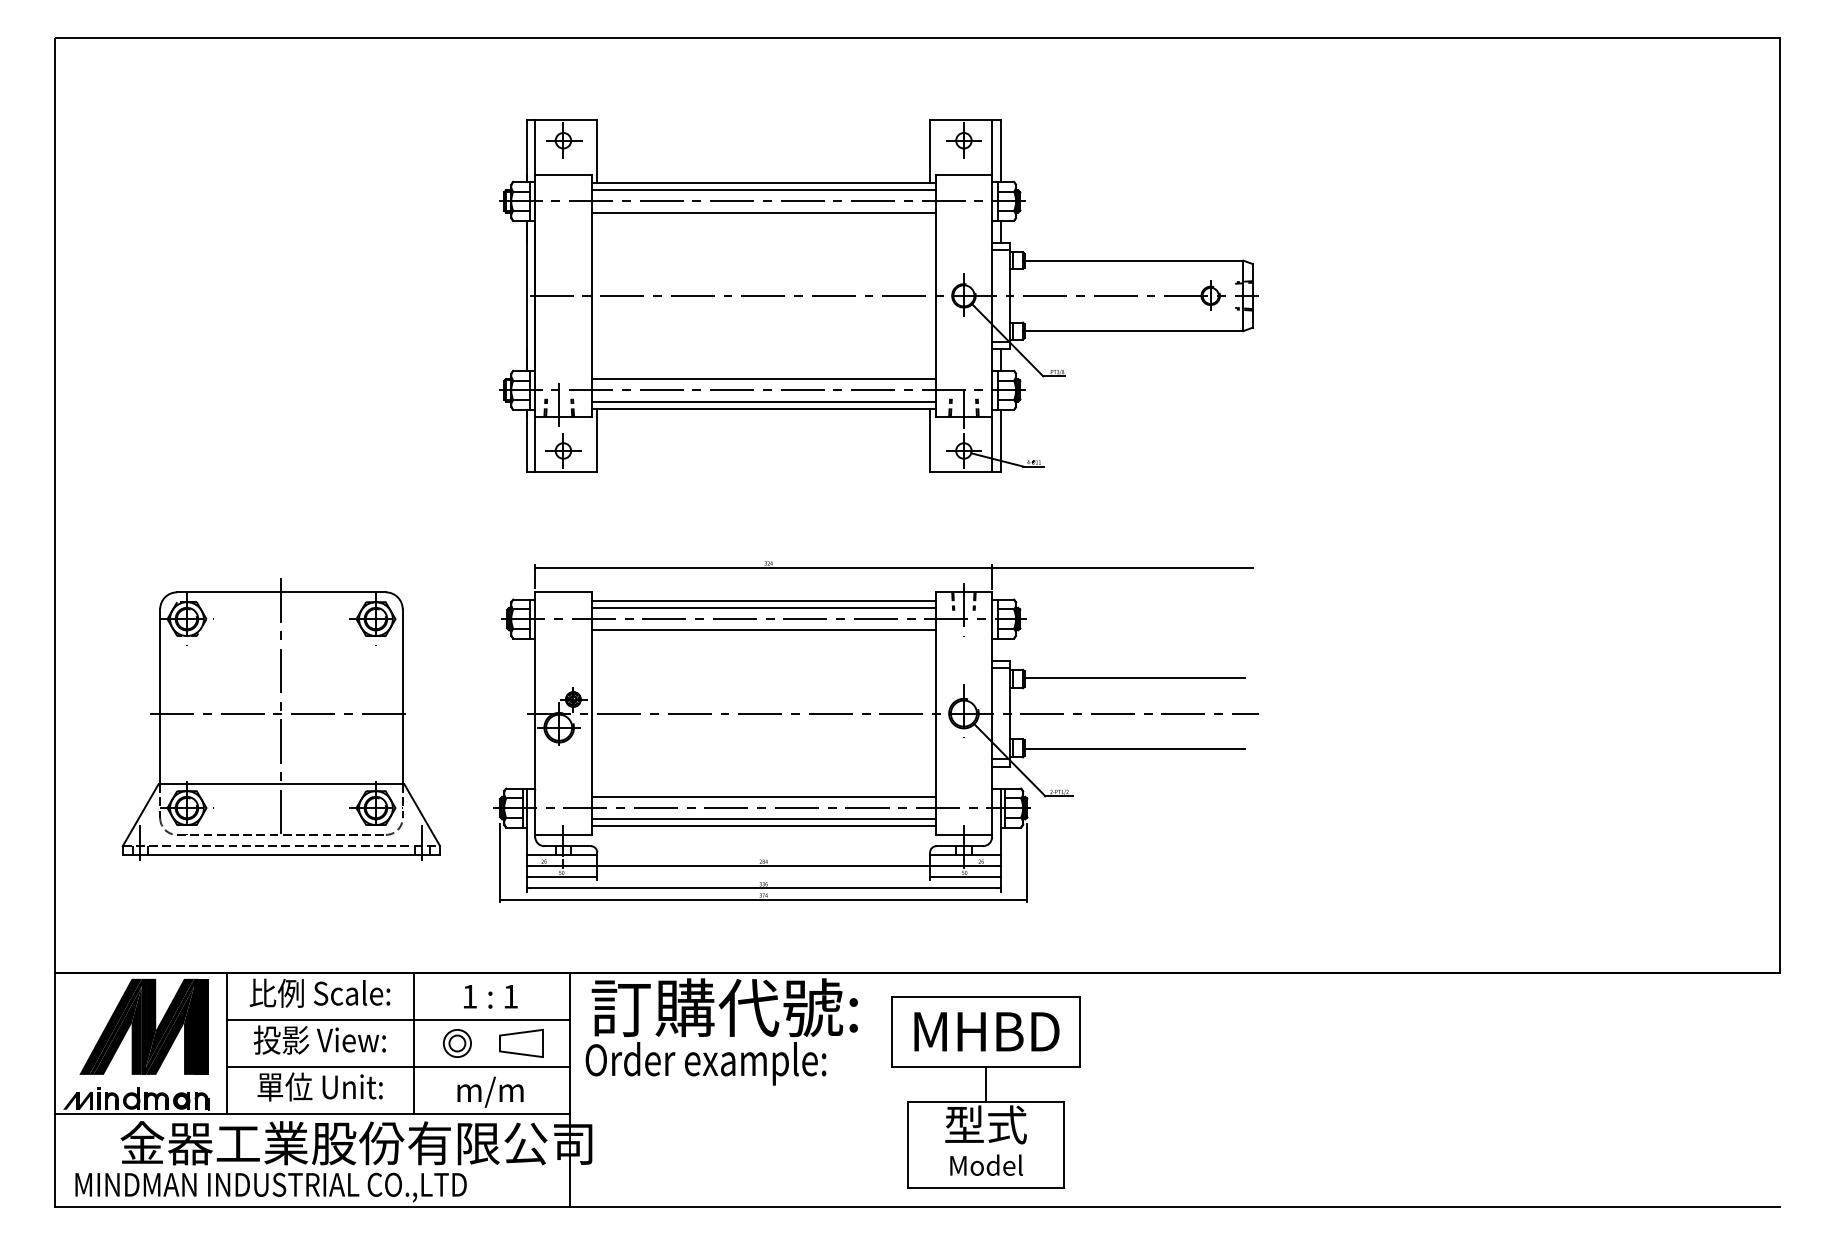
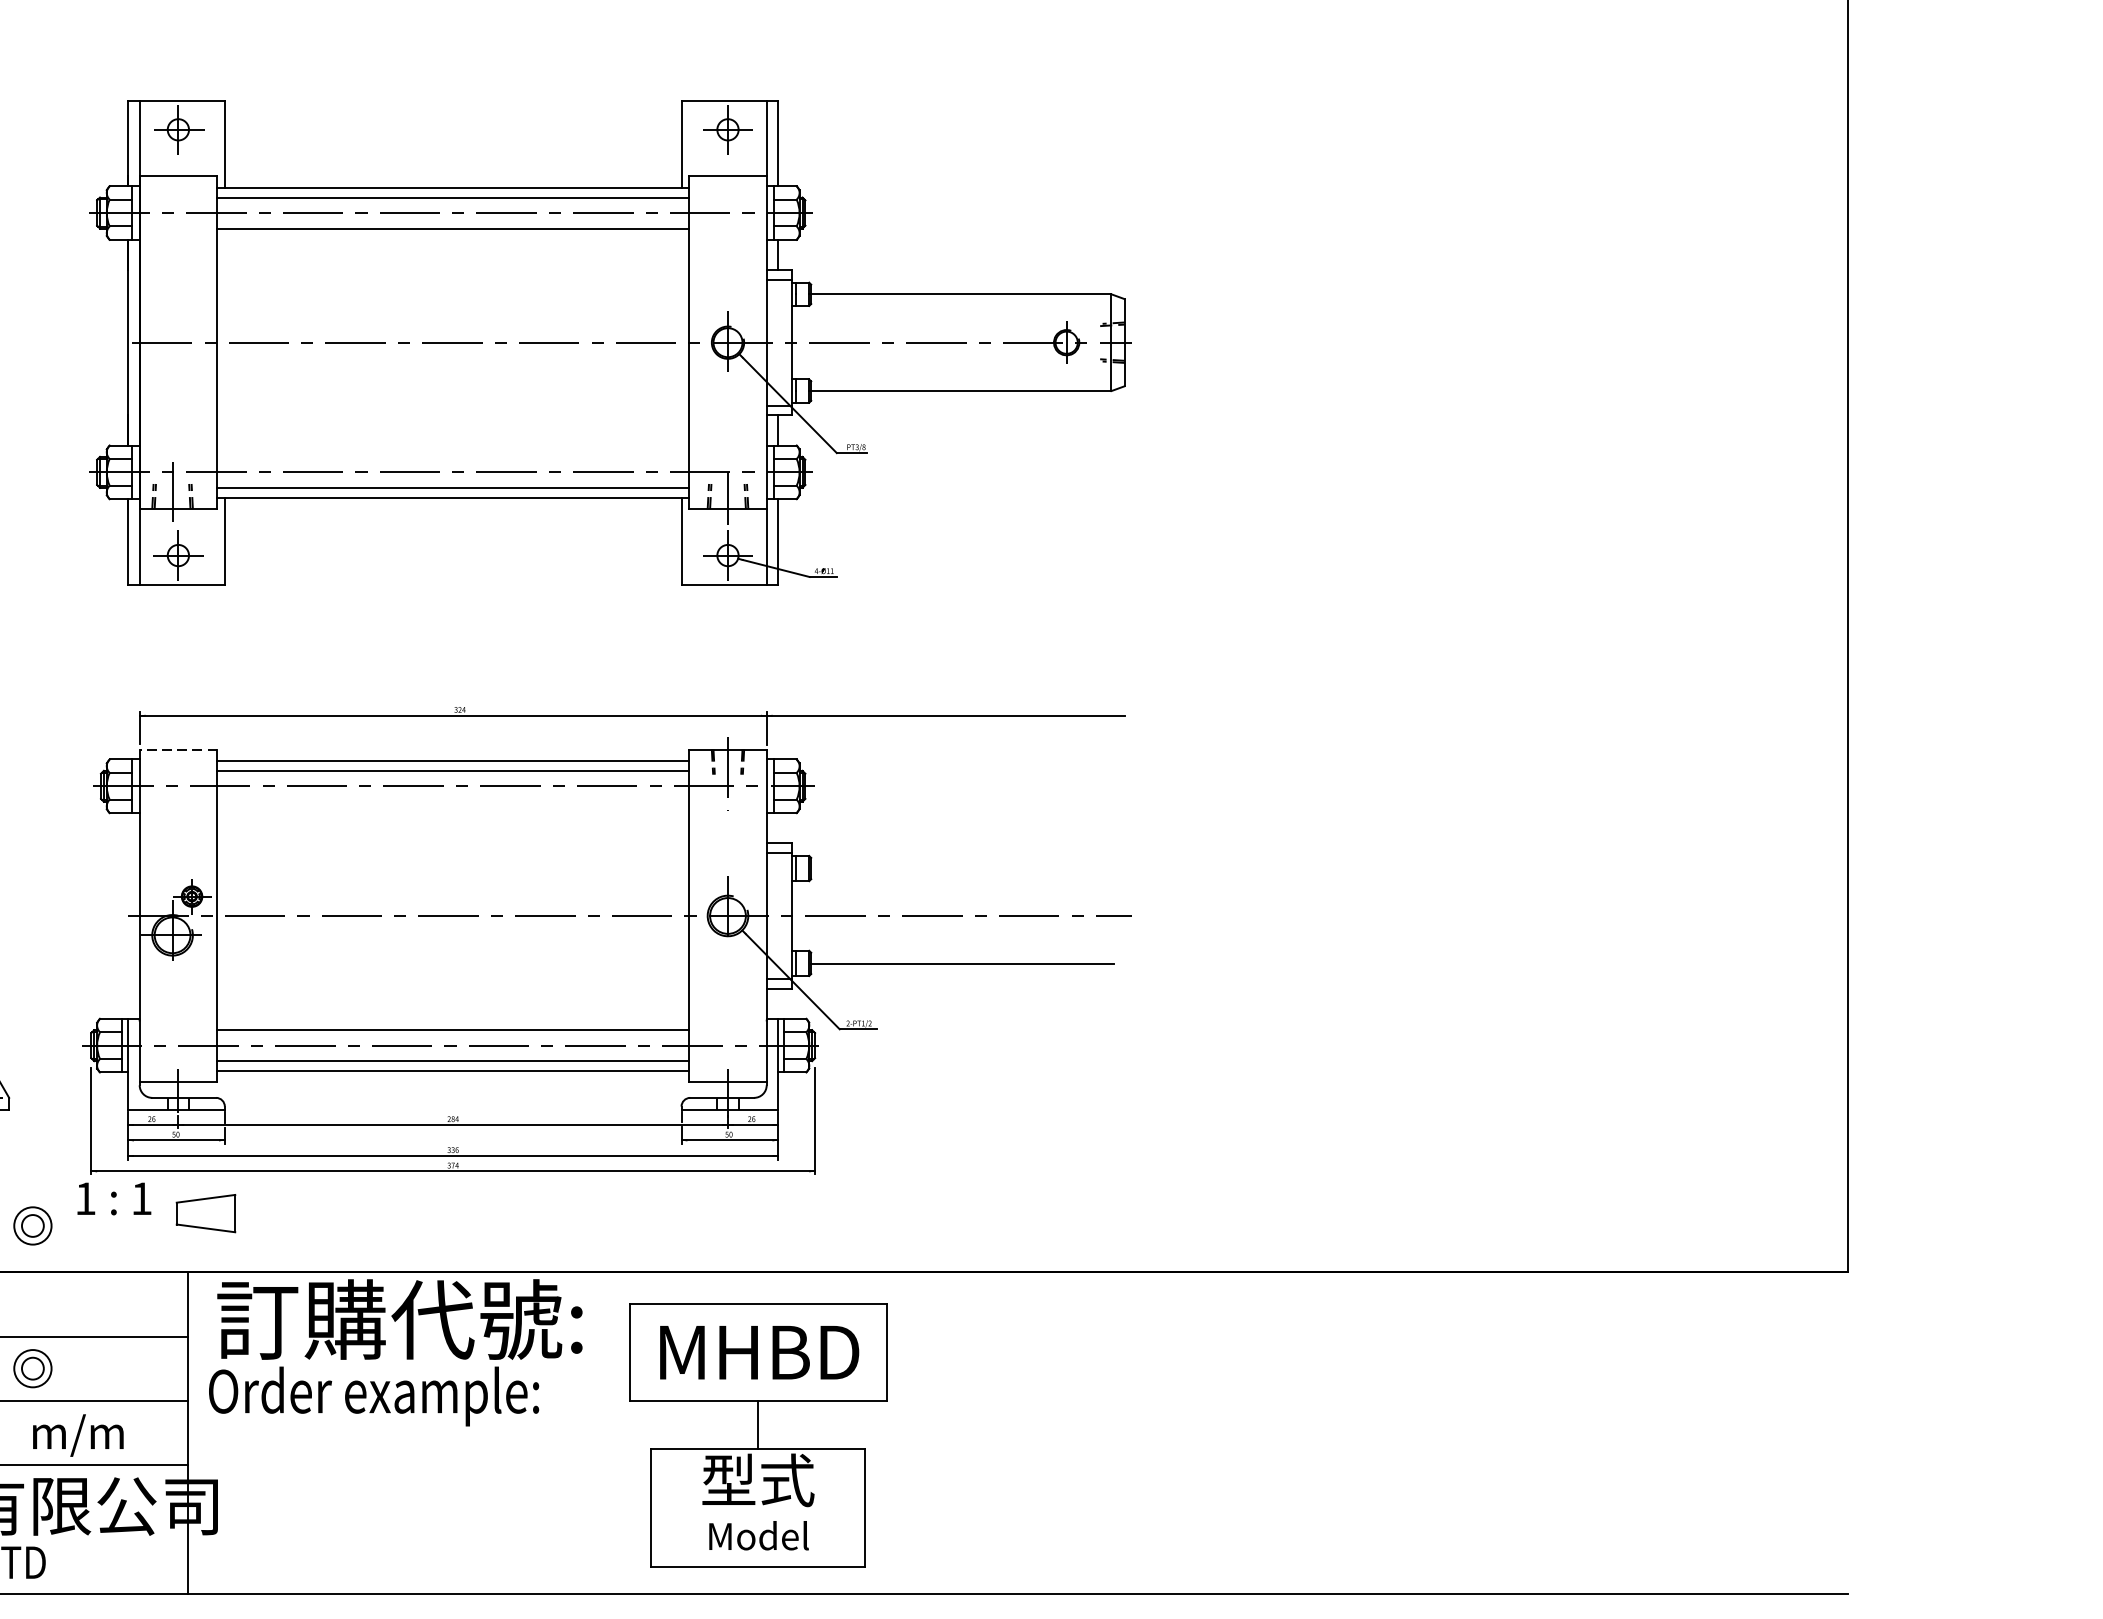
line: (763, 379) -> (452, 457), removed
line: (562, 592) -> (177, 749), solid -> dashed
line: (763, 630) -> (452, 801), removed
line: (1134, 678) -> (962, 867), removed
part: (457, 939) -> (33, 1225), added
text: (490, 996) -> (113, 1198), moved
part: (521, 1043) -> (205, 1213), moved

